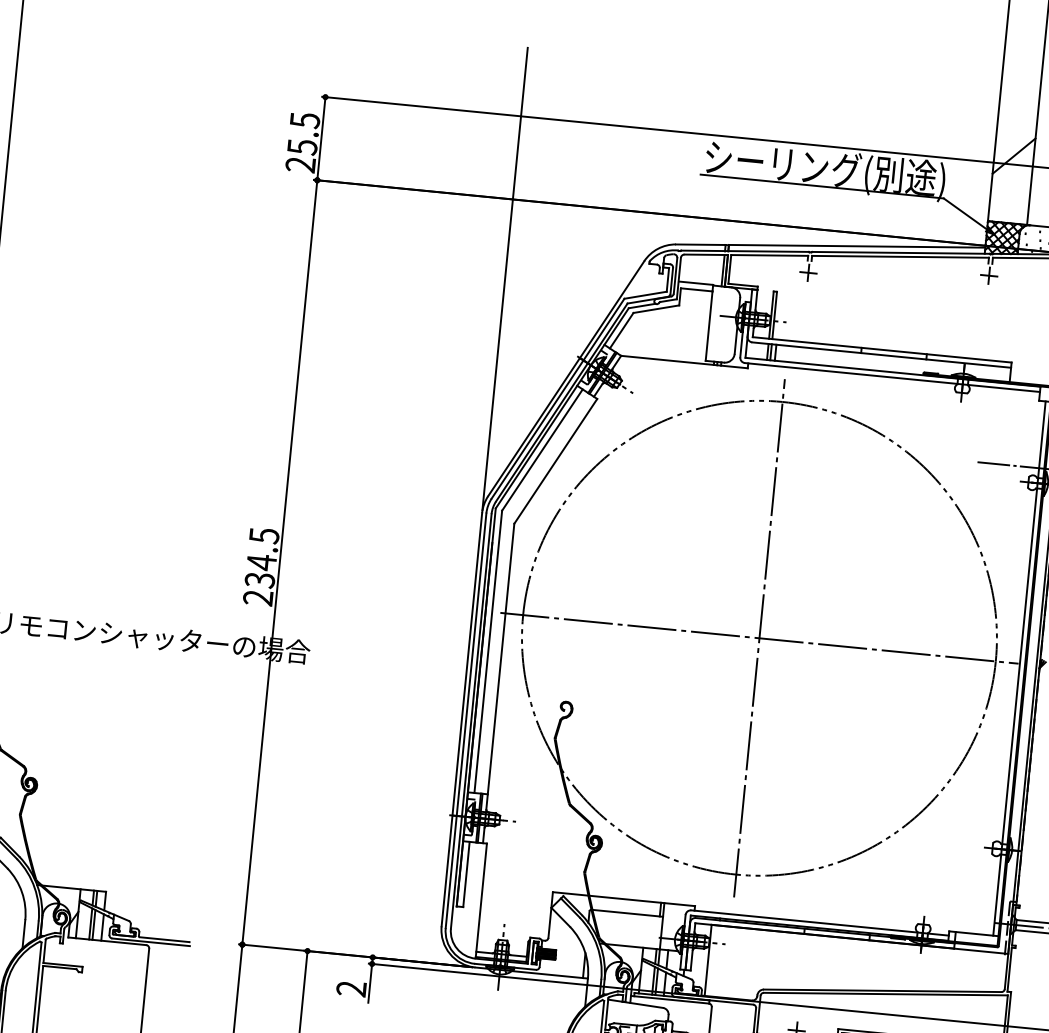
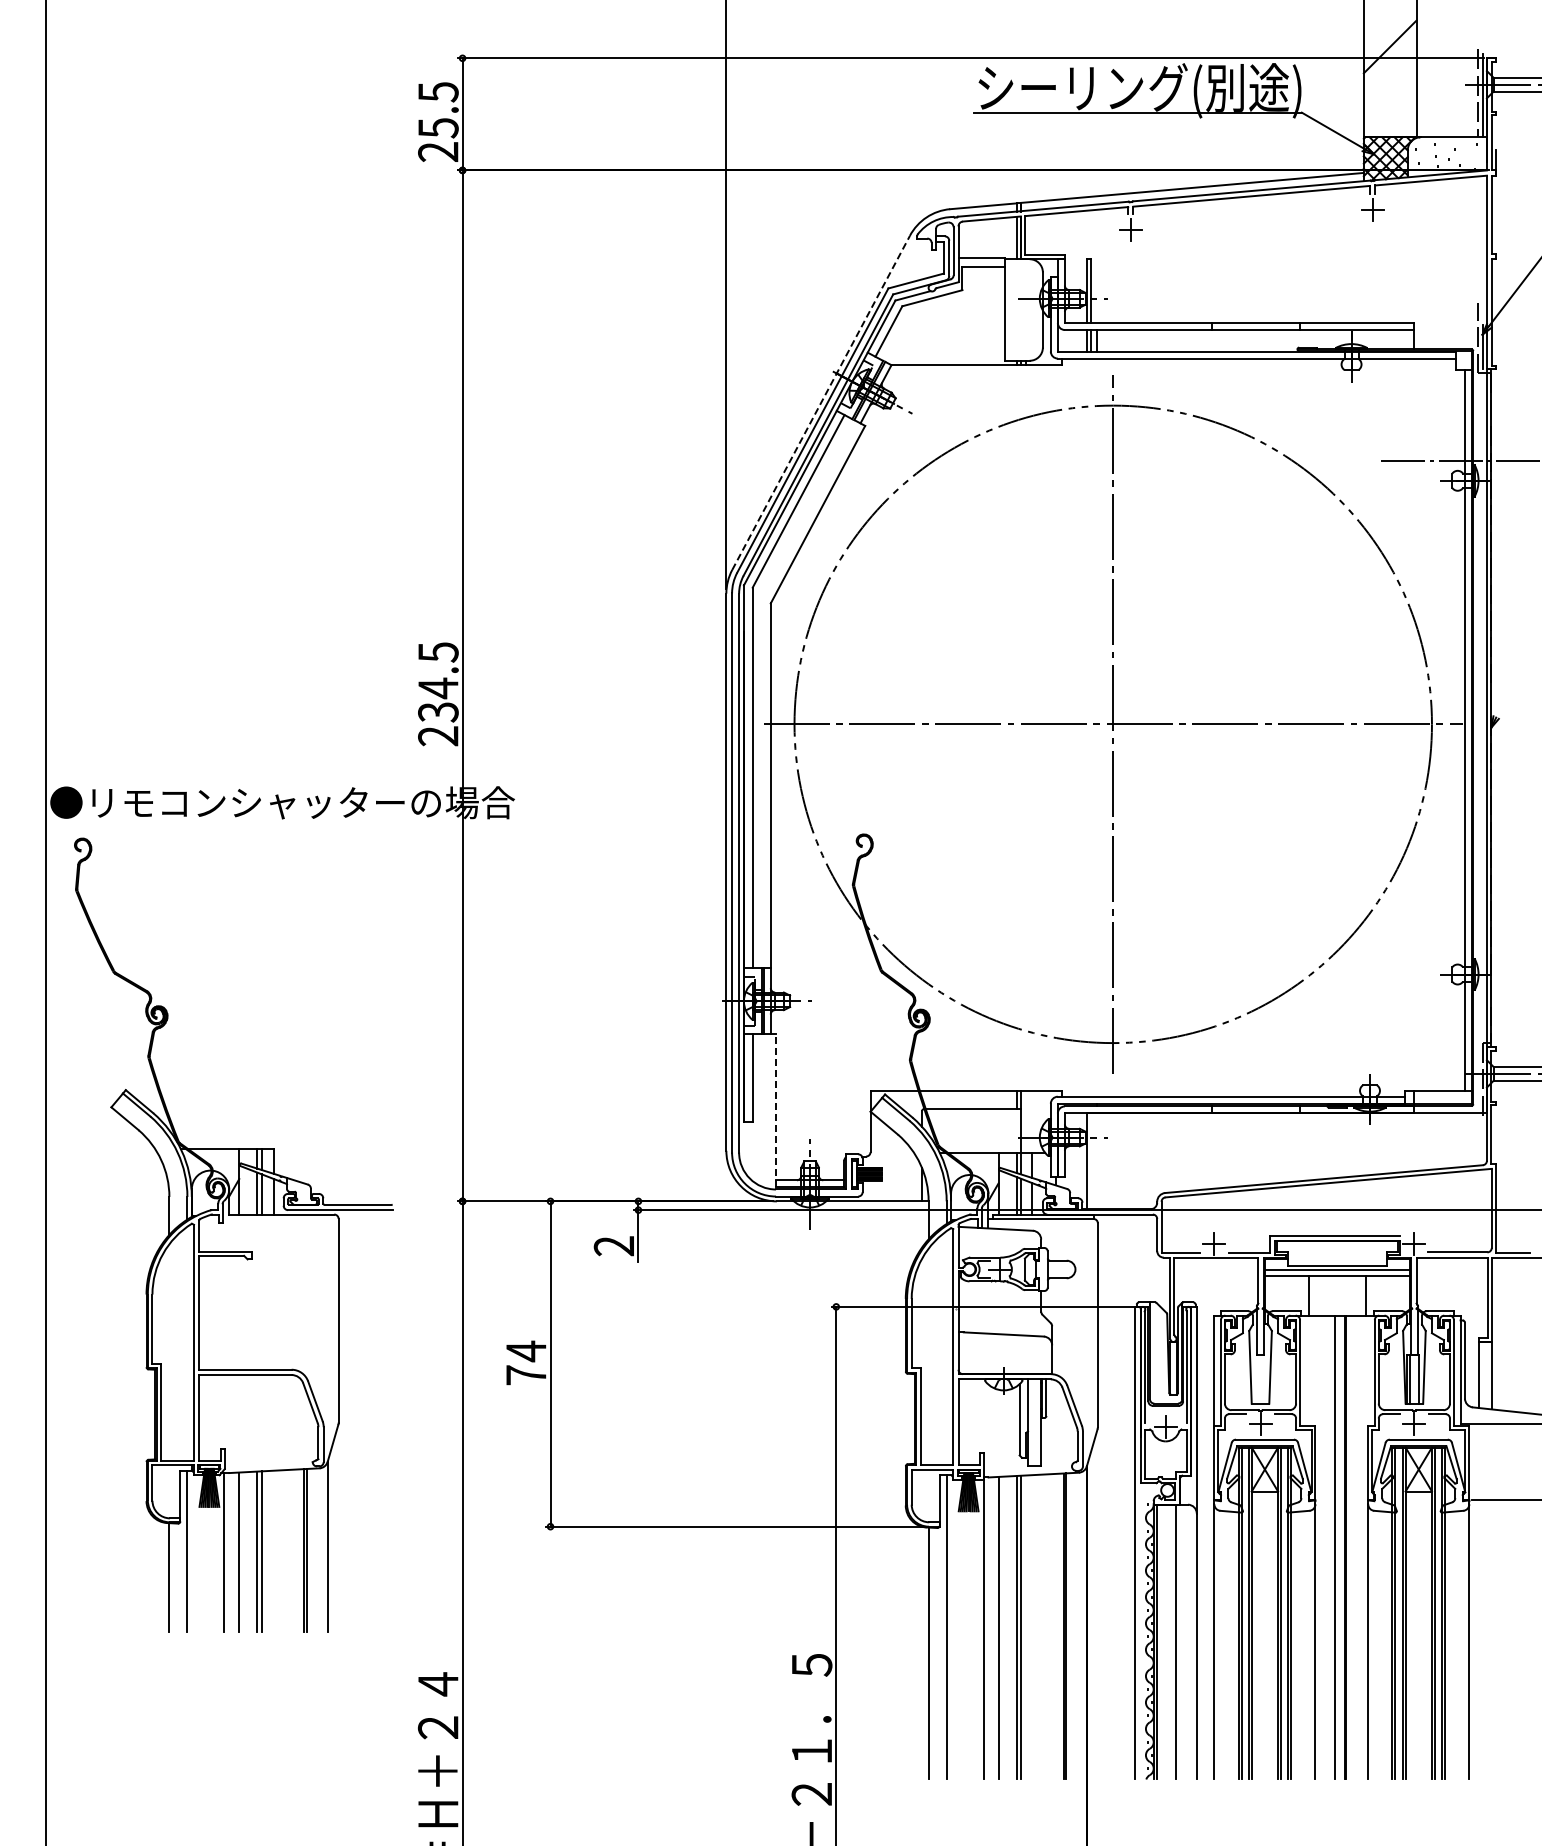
line: (566, 378) -> (821, 402), solid -> dashed
line: (481, 900) -> (776, 1110), solid -> dashed

